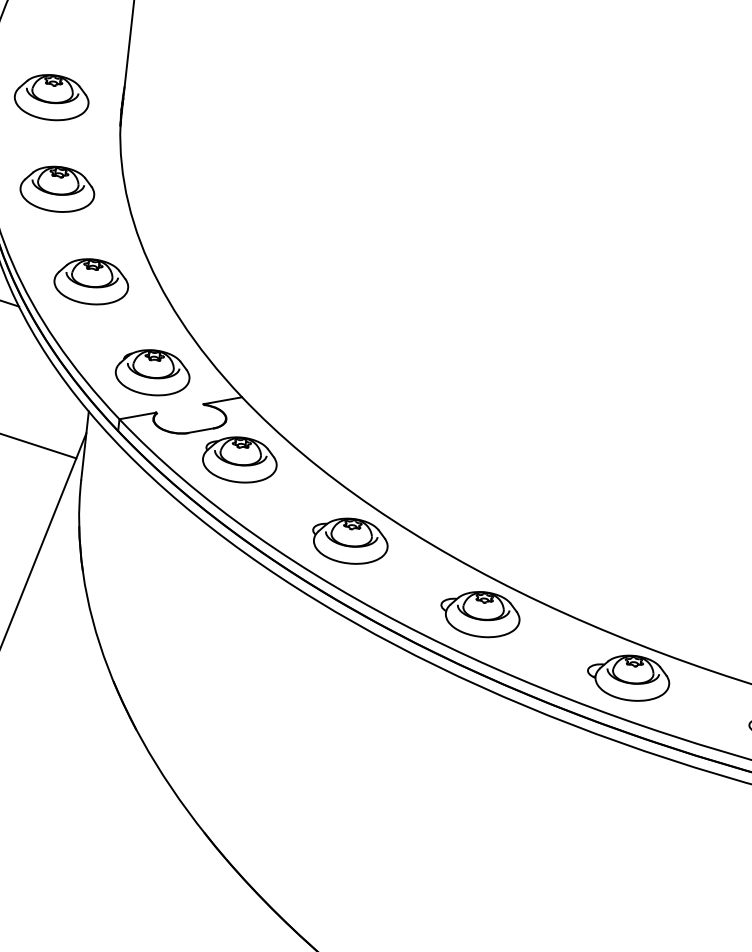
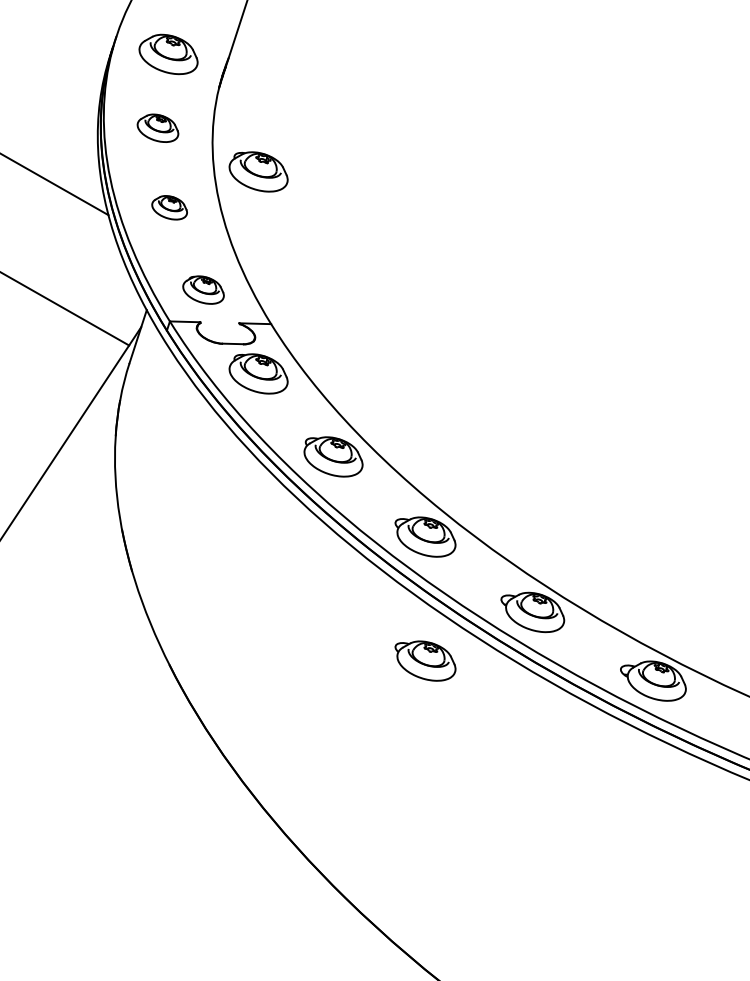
part: (56, 188) -> (157, 127), size x0.7
part: (188, 216) -> (258, 171), added
part: (90, 282) -> (169, 207), size x0.6
part: (151, 372) -> (203, 289), size x0.7
part: (511, 763) -> (425, 660), added

